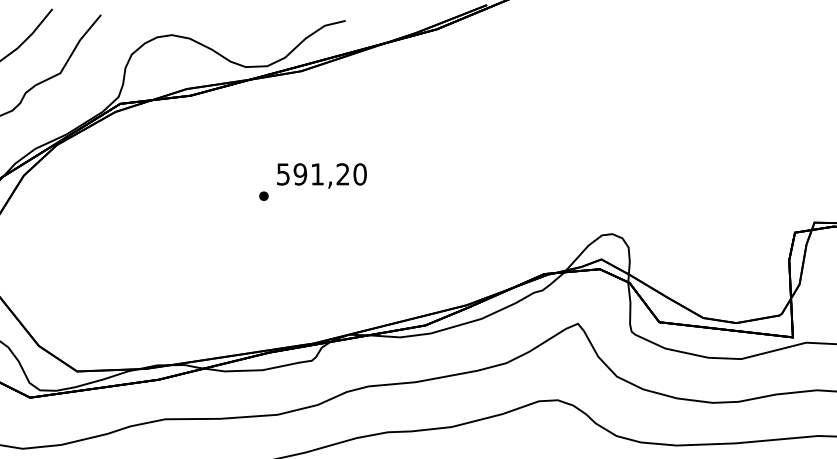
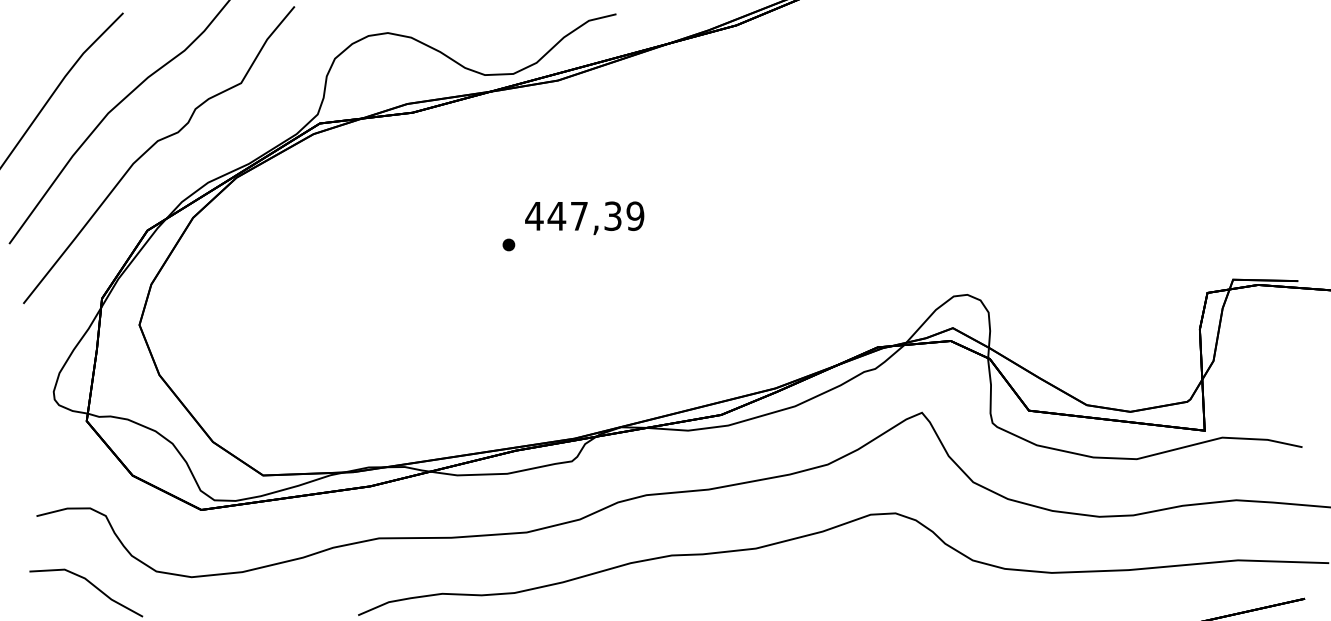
text: (321, 174) -> (584, 216), 591,20 -> 447,39

